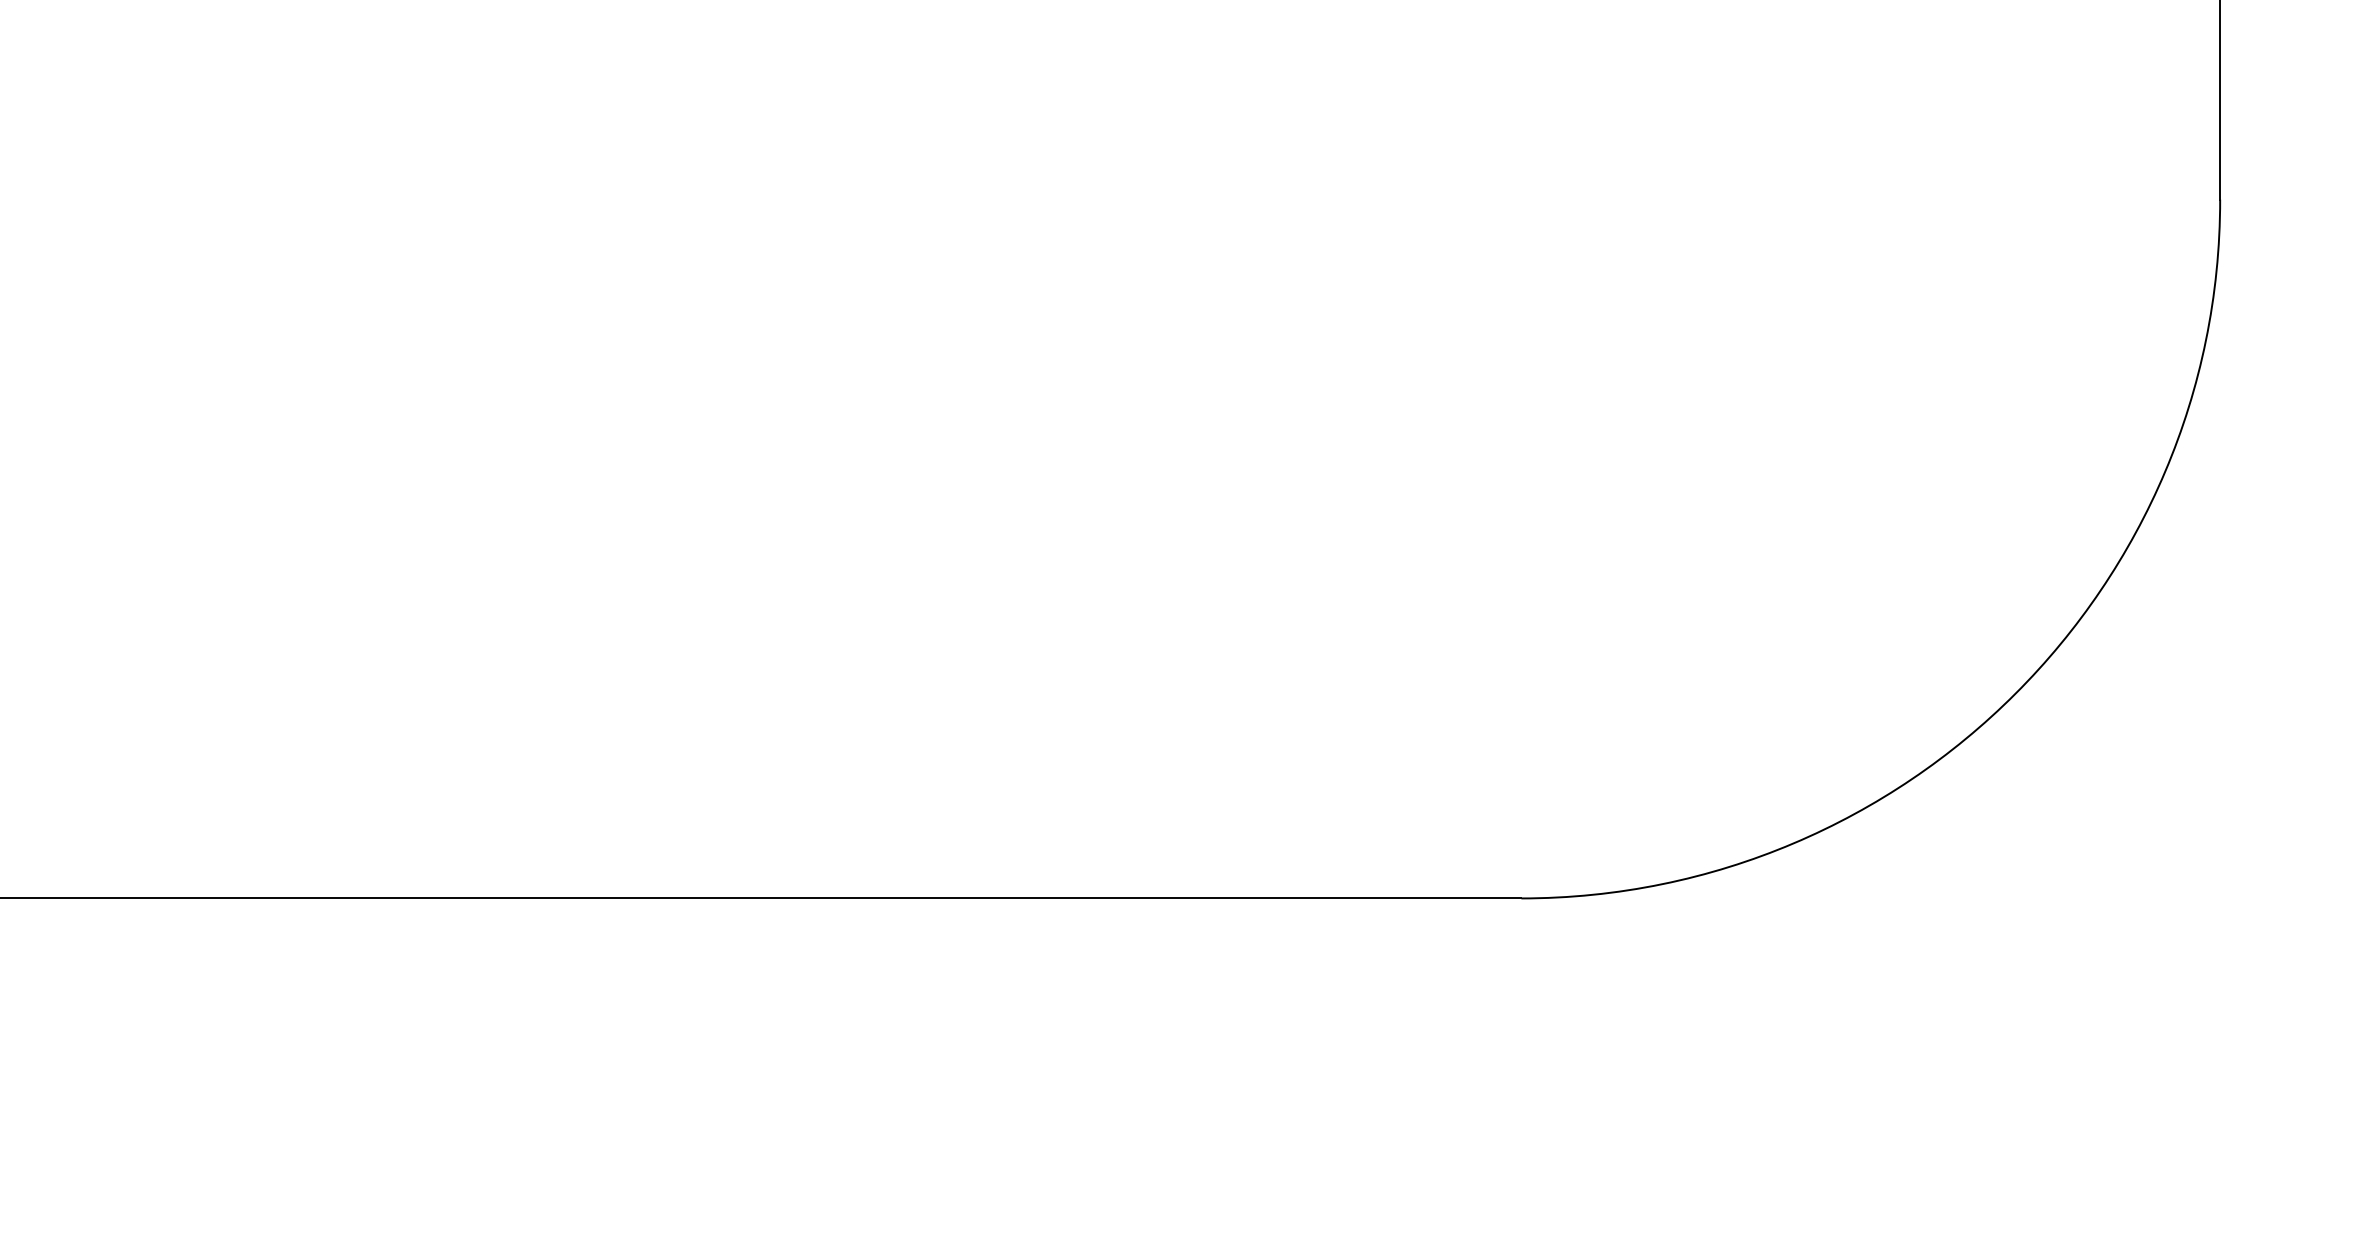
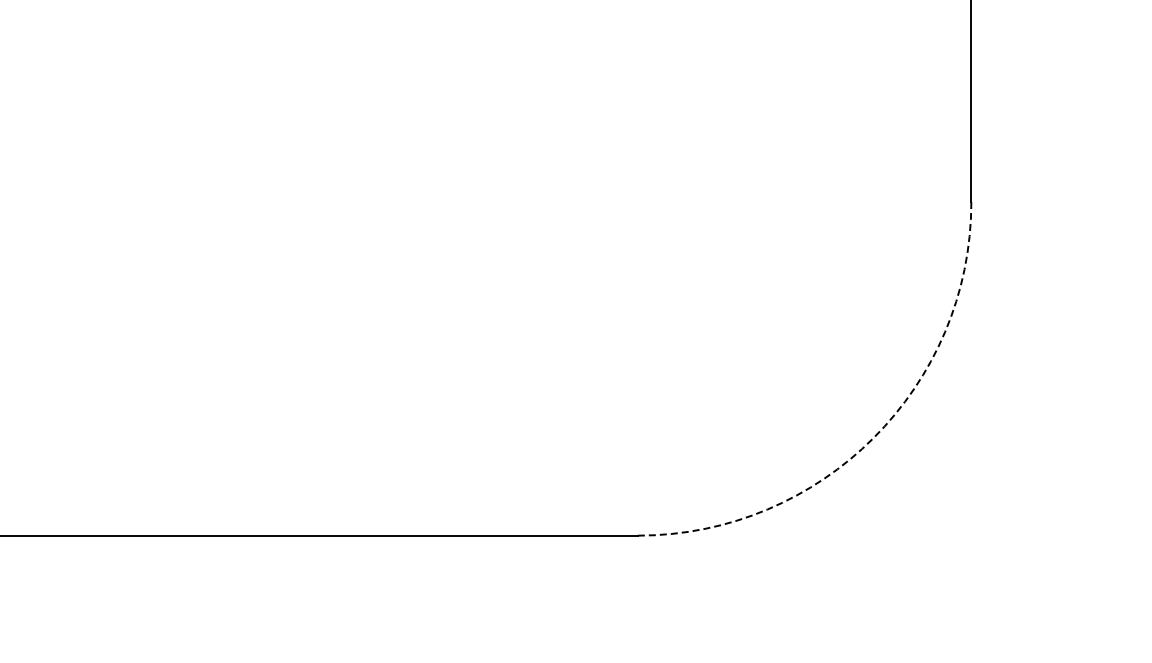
arc: (2015, 692) -> (873, 437), solid -> dashed

